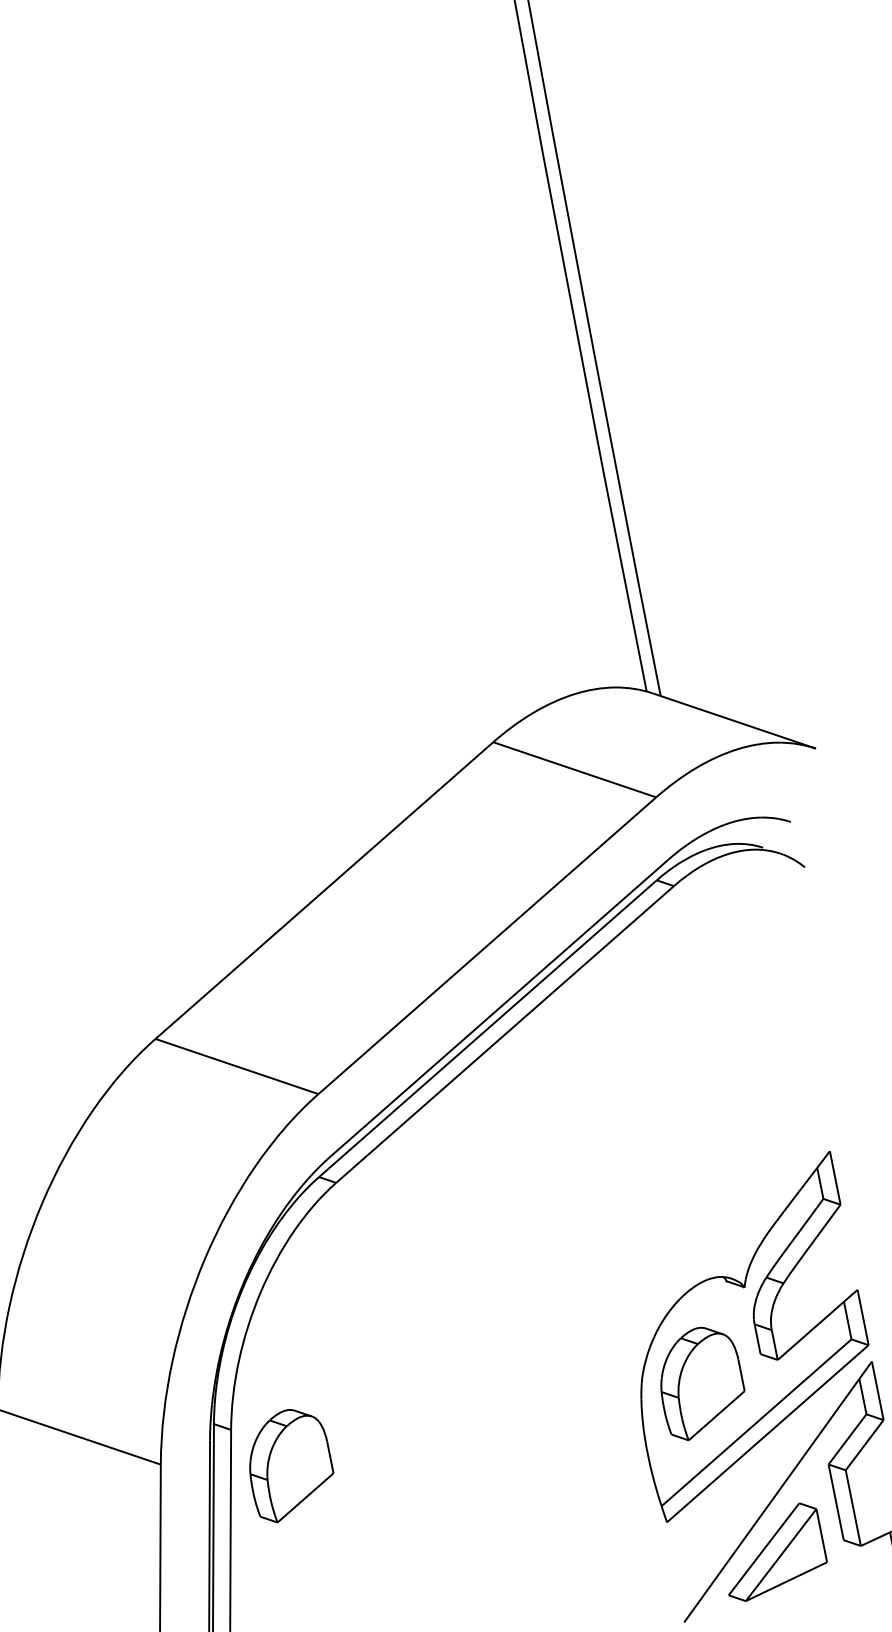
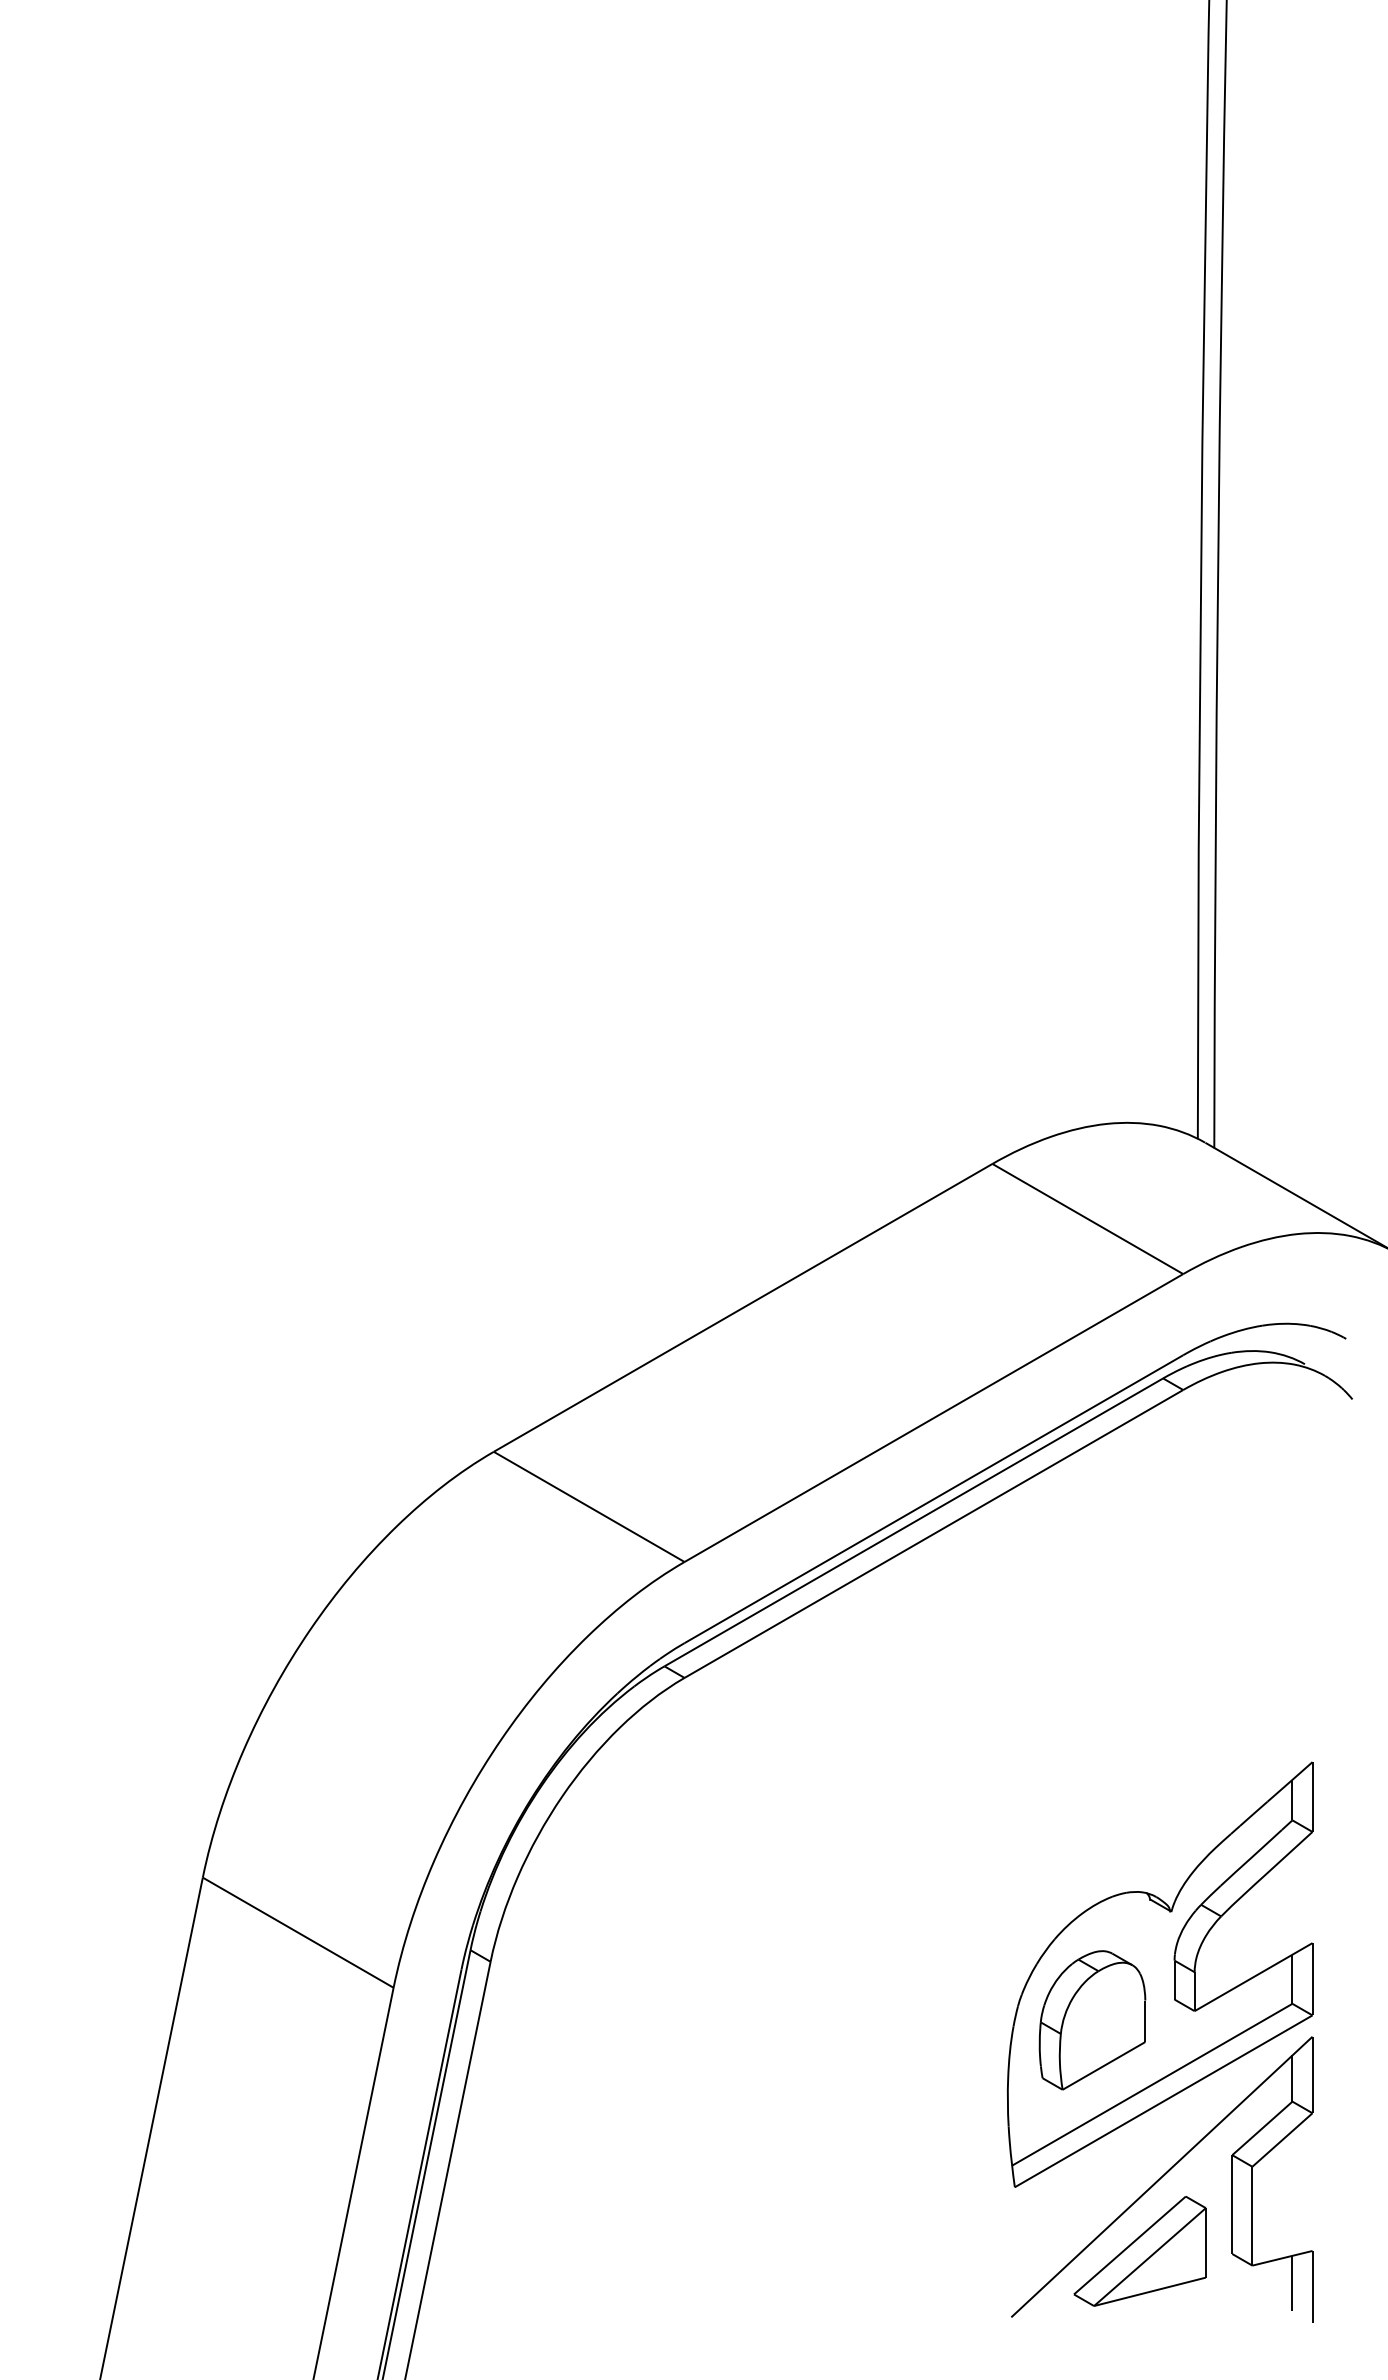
part: (289, 1464) -> (555, 2020), removed

